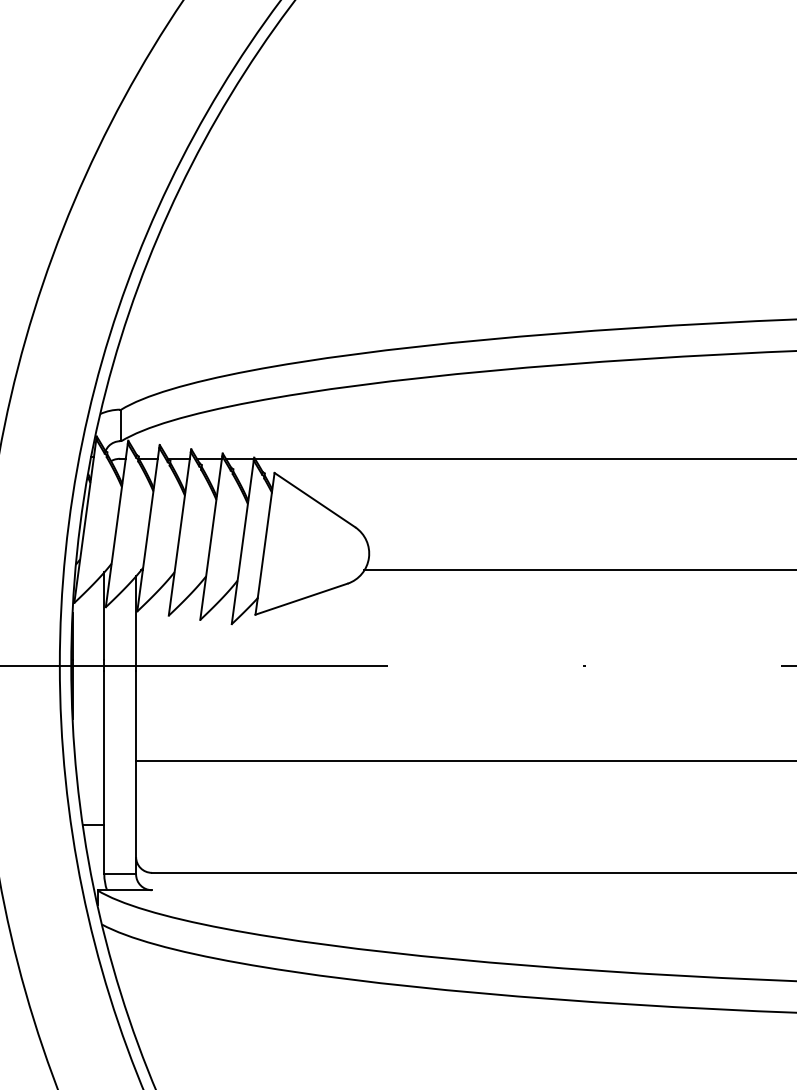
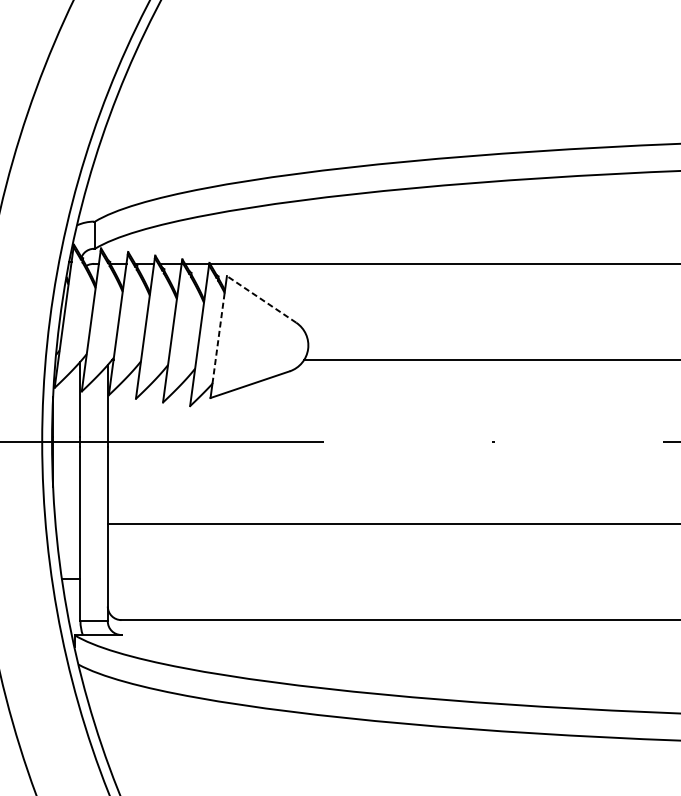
line: (314, 500) -> (261, 299), solid -> dashed
line: (264, 544) -> (218, 337), solid -> dashed

